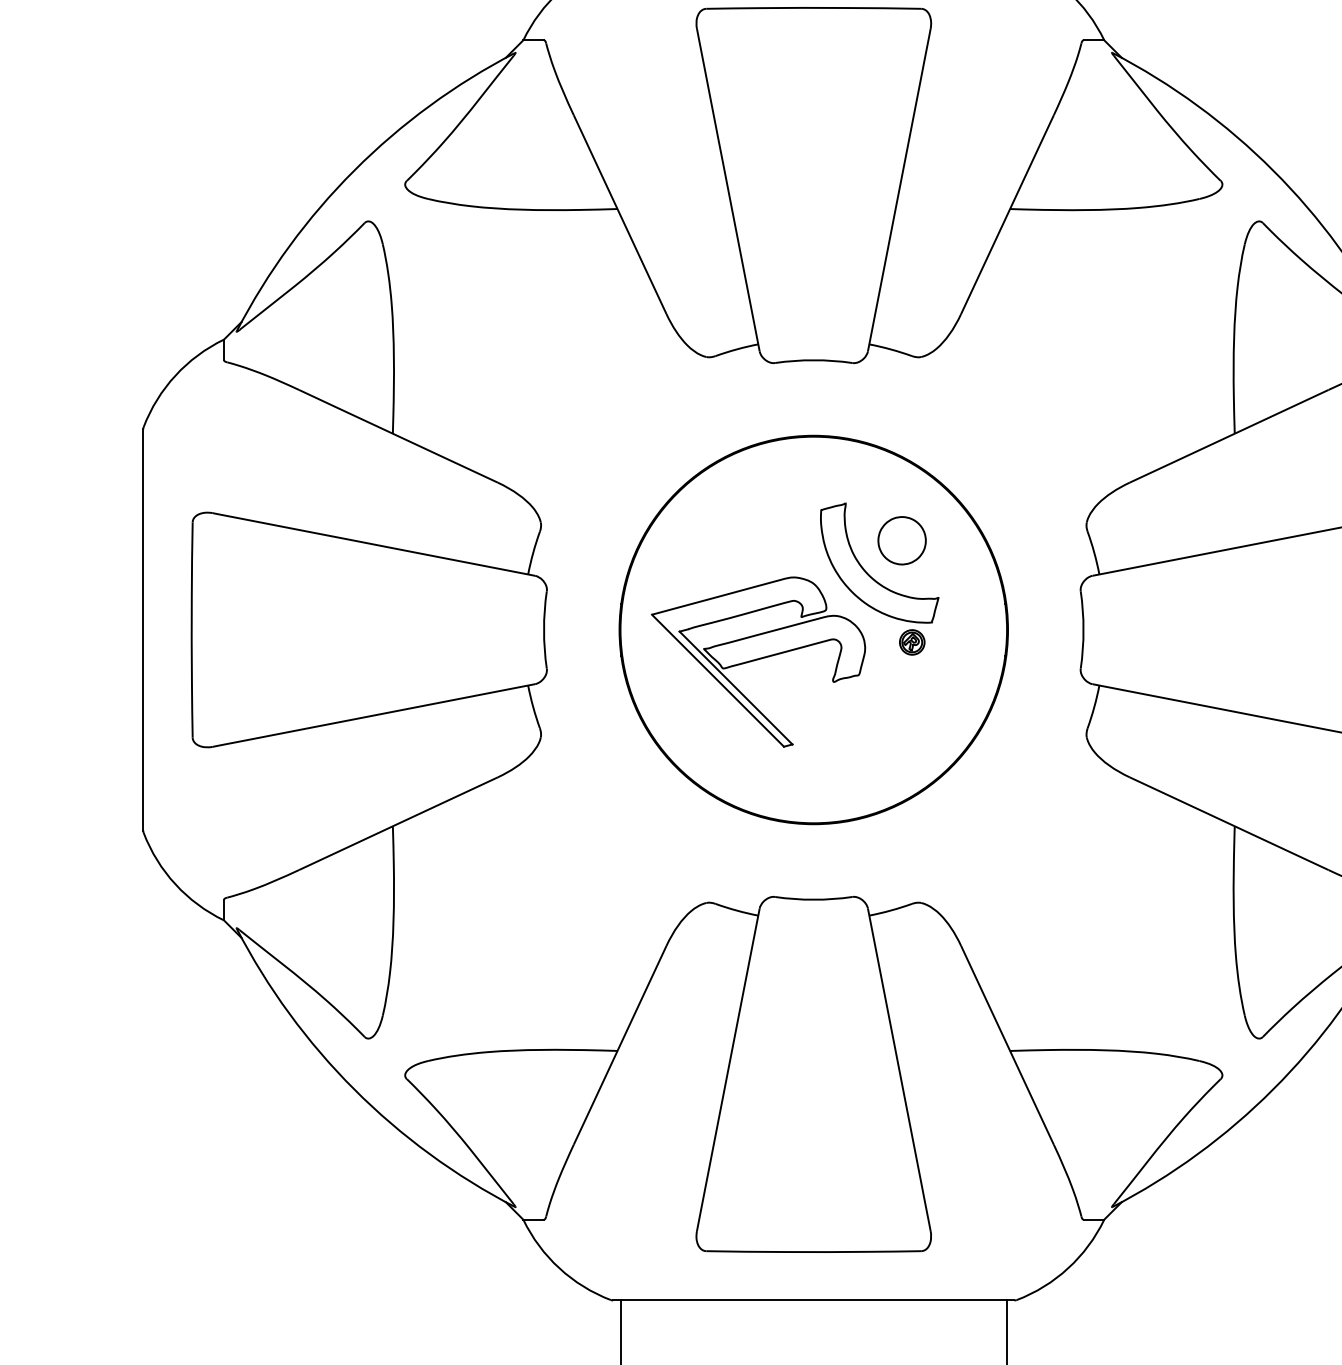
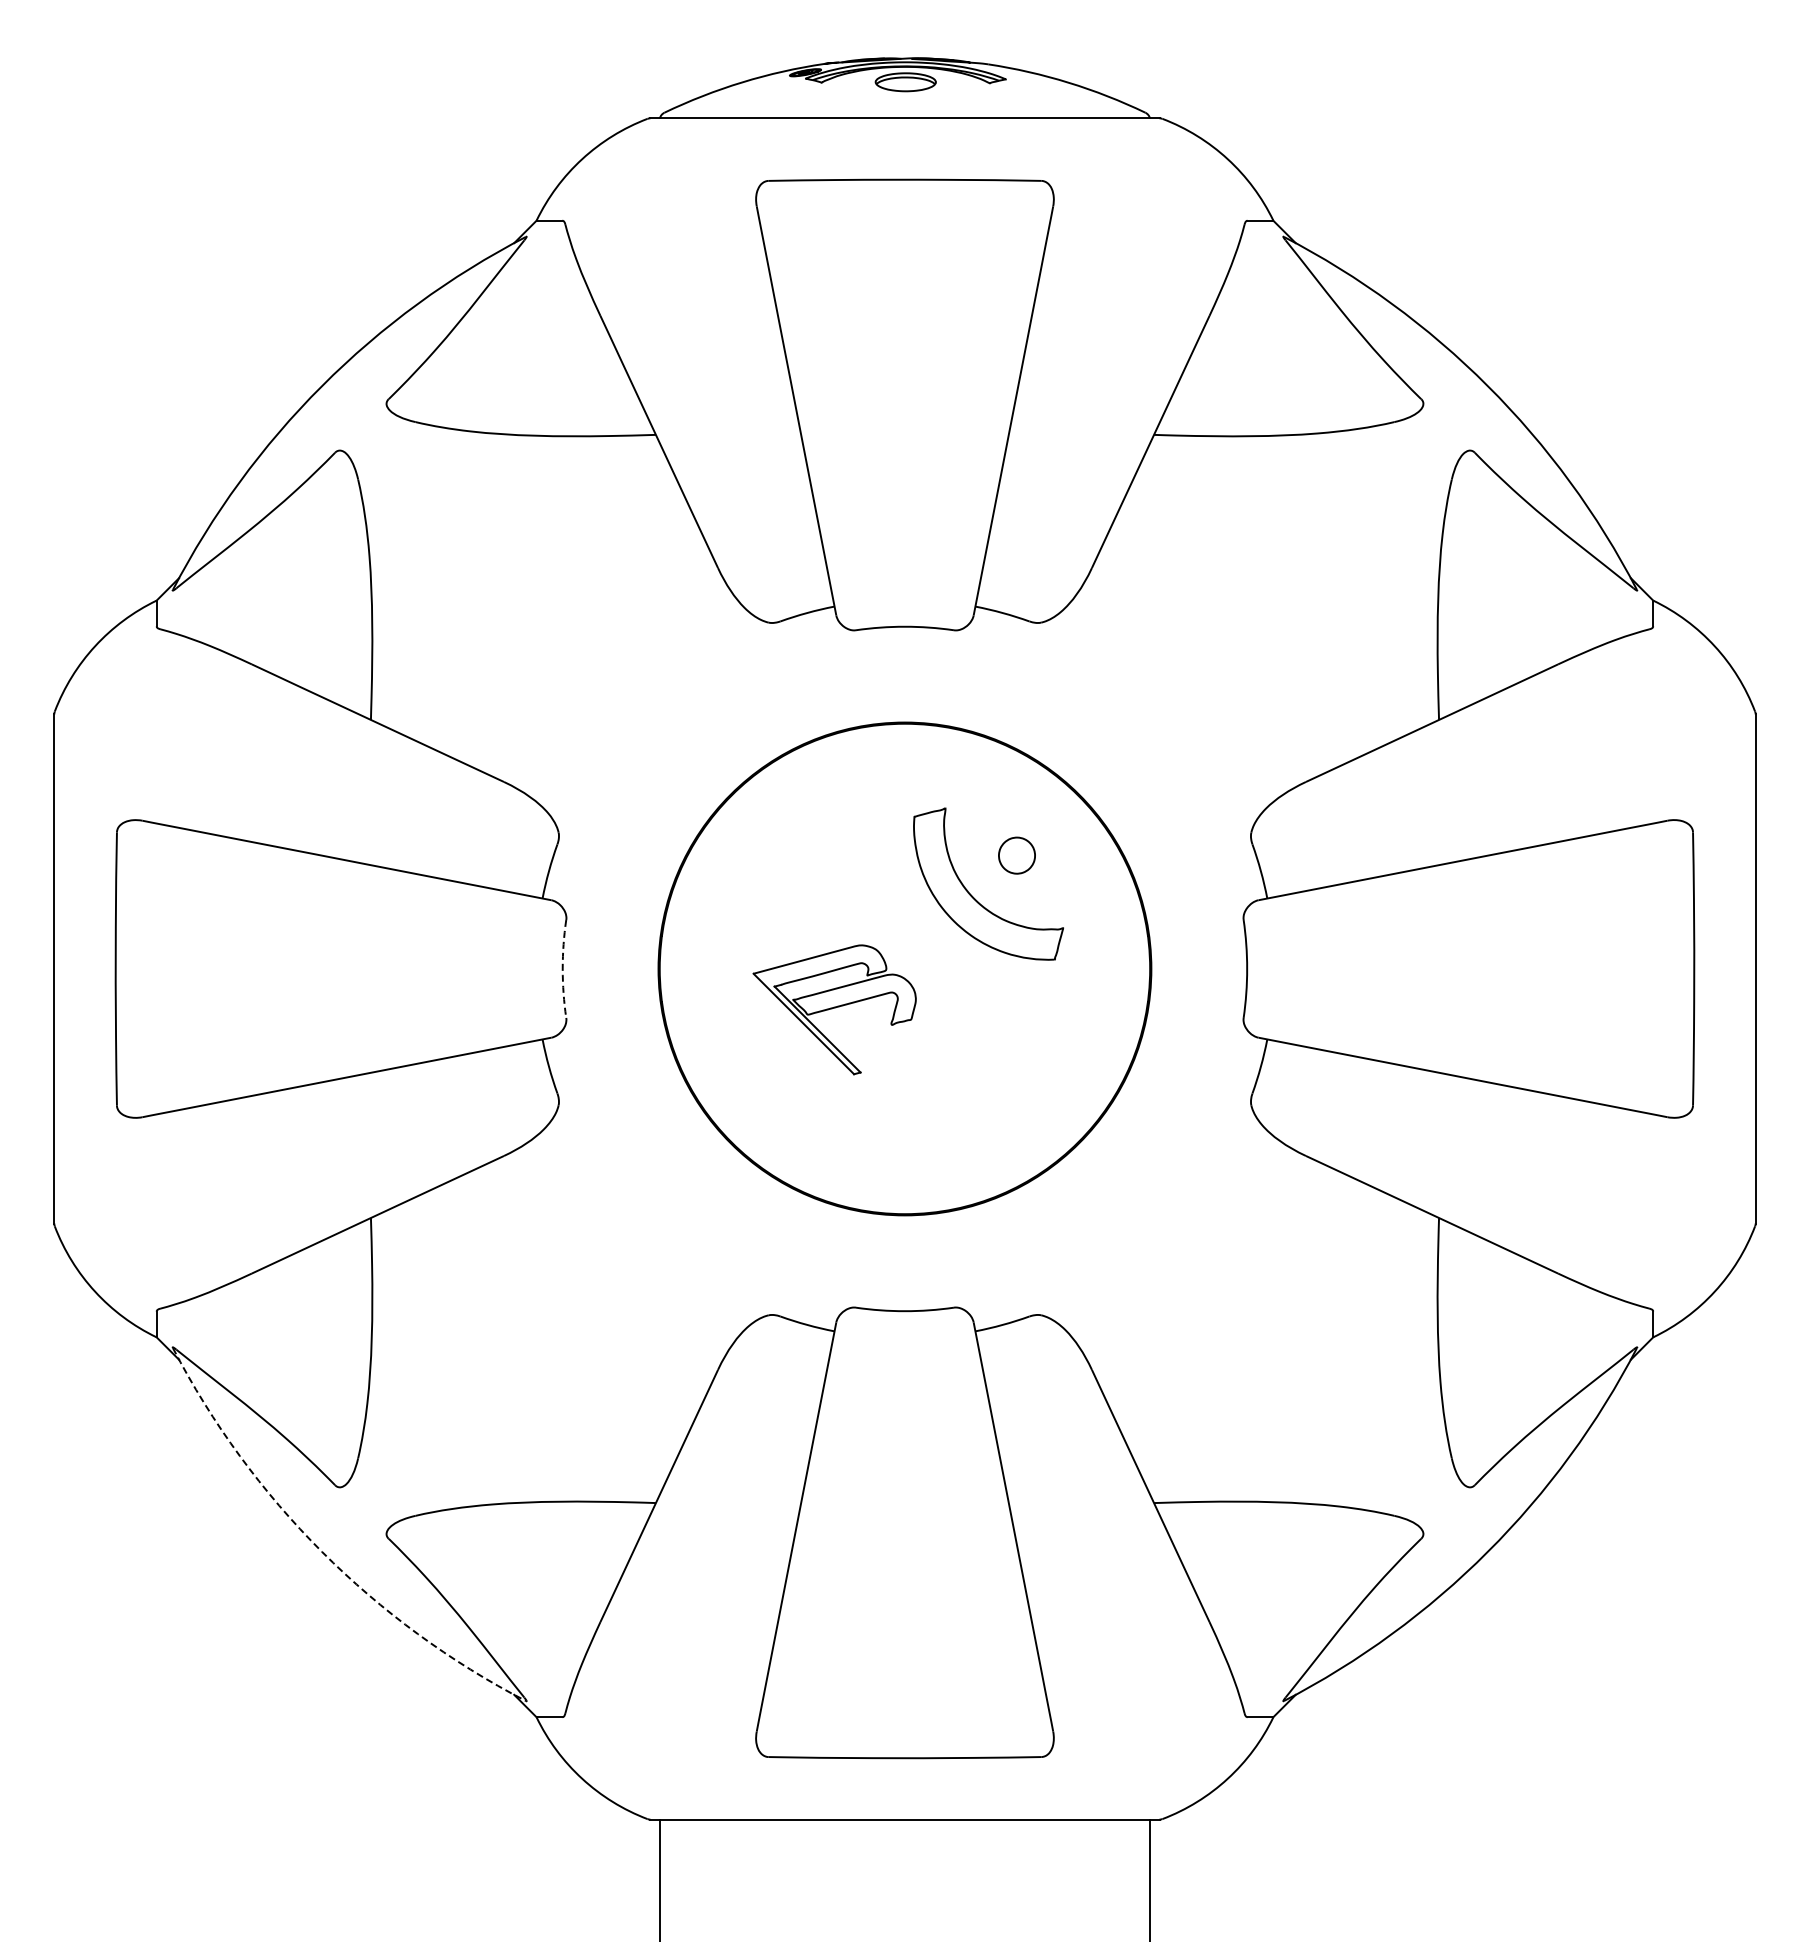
part: (901, 540) -> (1016, 855), size x0.6
arc: (543, 629) -> (562, 968), solid -> dashed
part: (911, 642) -> (1029, 984), removed
part: (758, 661) -> (834, 1009), size x0.6
arc: (354, 1089) -> (322, 1551), solid -> dashed

